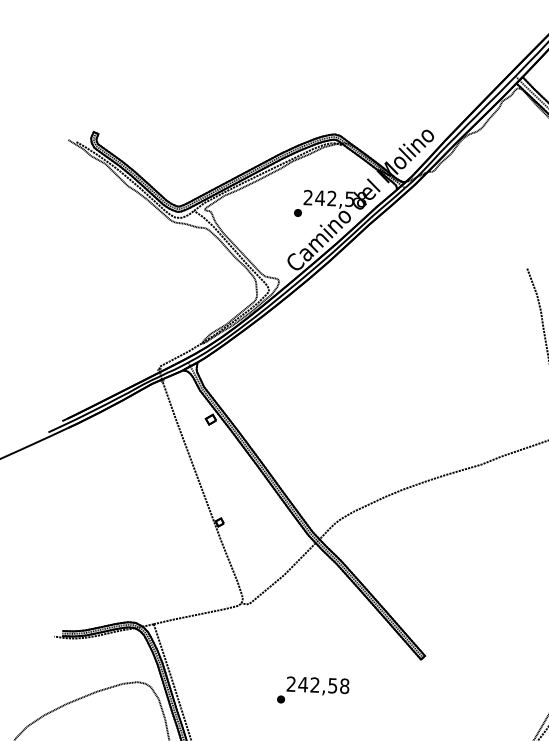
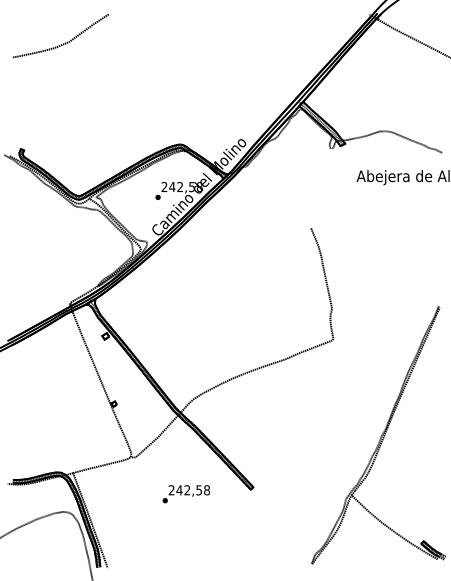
text: (313, 691) -> (186, 494), moved

